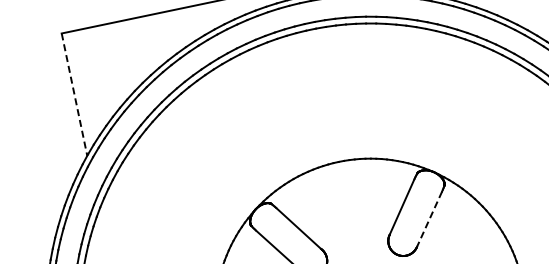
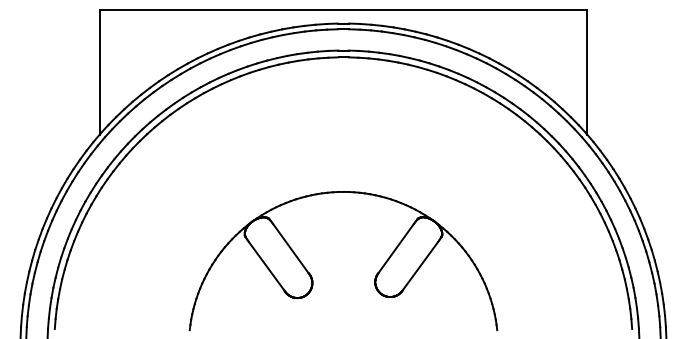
line: (74, 95) -> (99, 73), dashed -> solid
line: (429, 219) -> (420, 266), dashed -> solid

